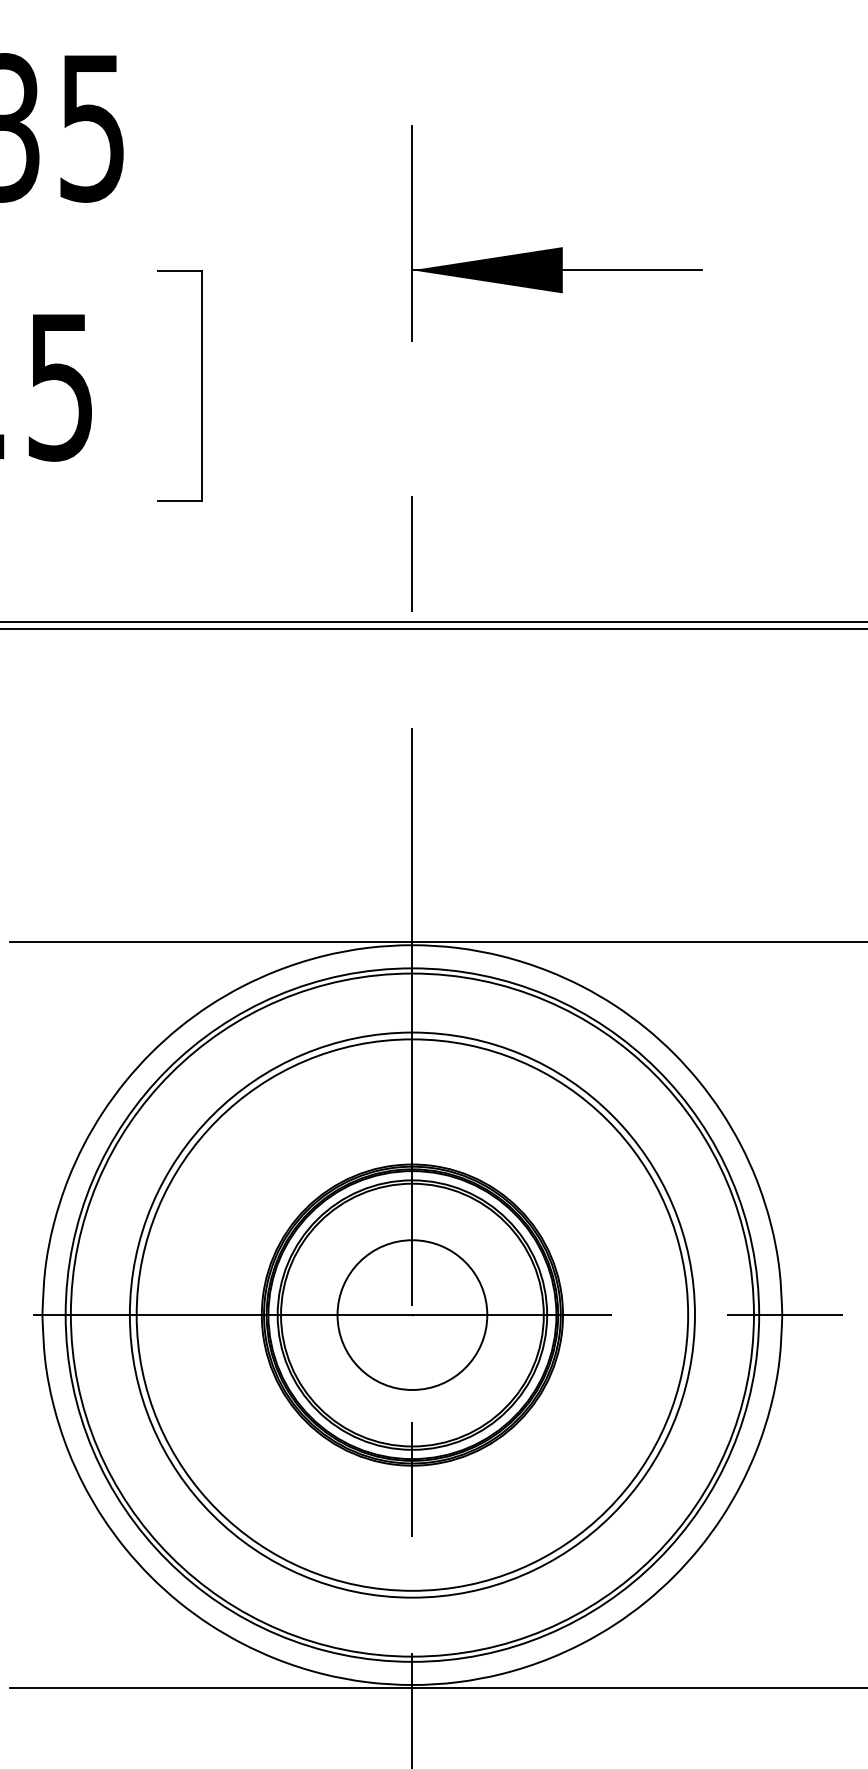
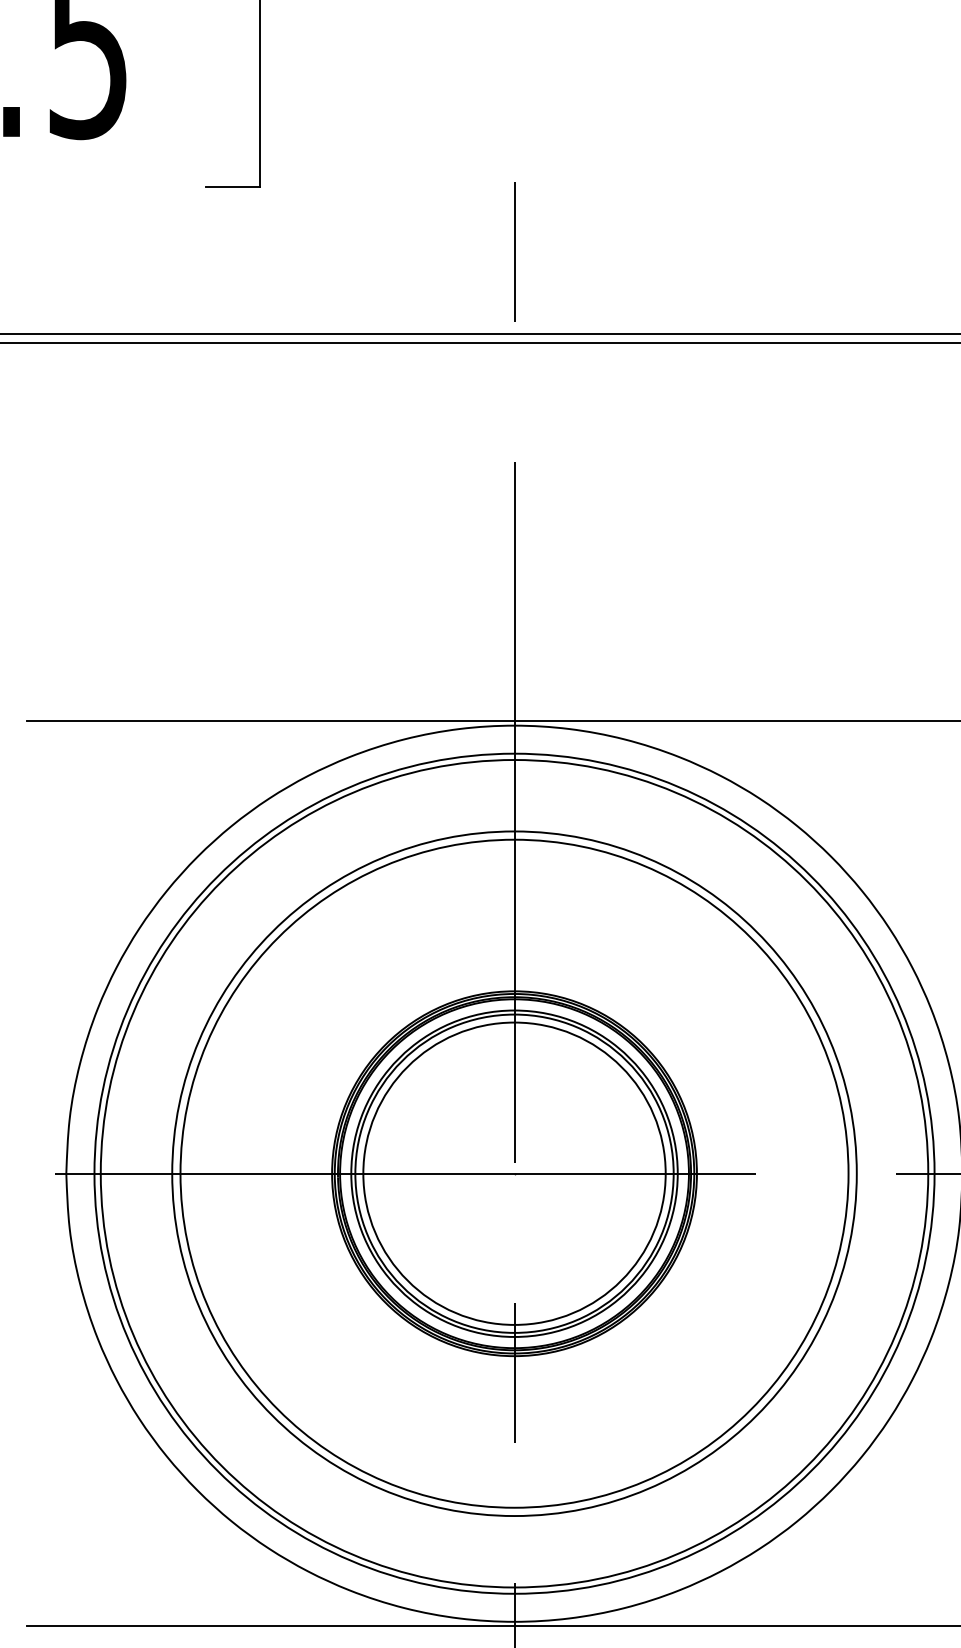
circle: (412, 1314) -> (514, 1173), size x1.67

